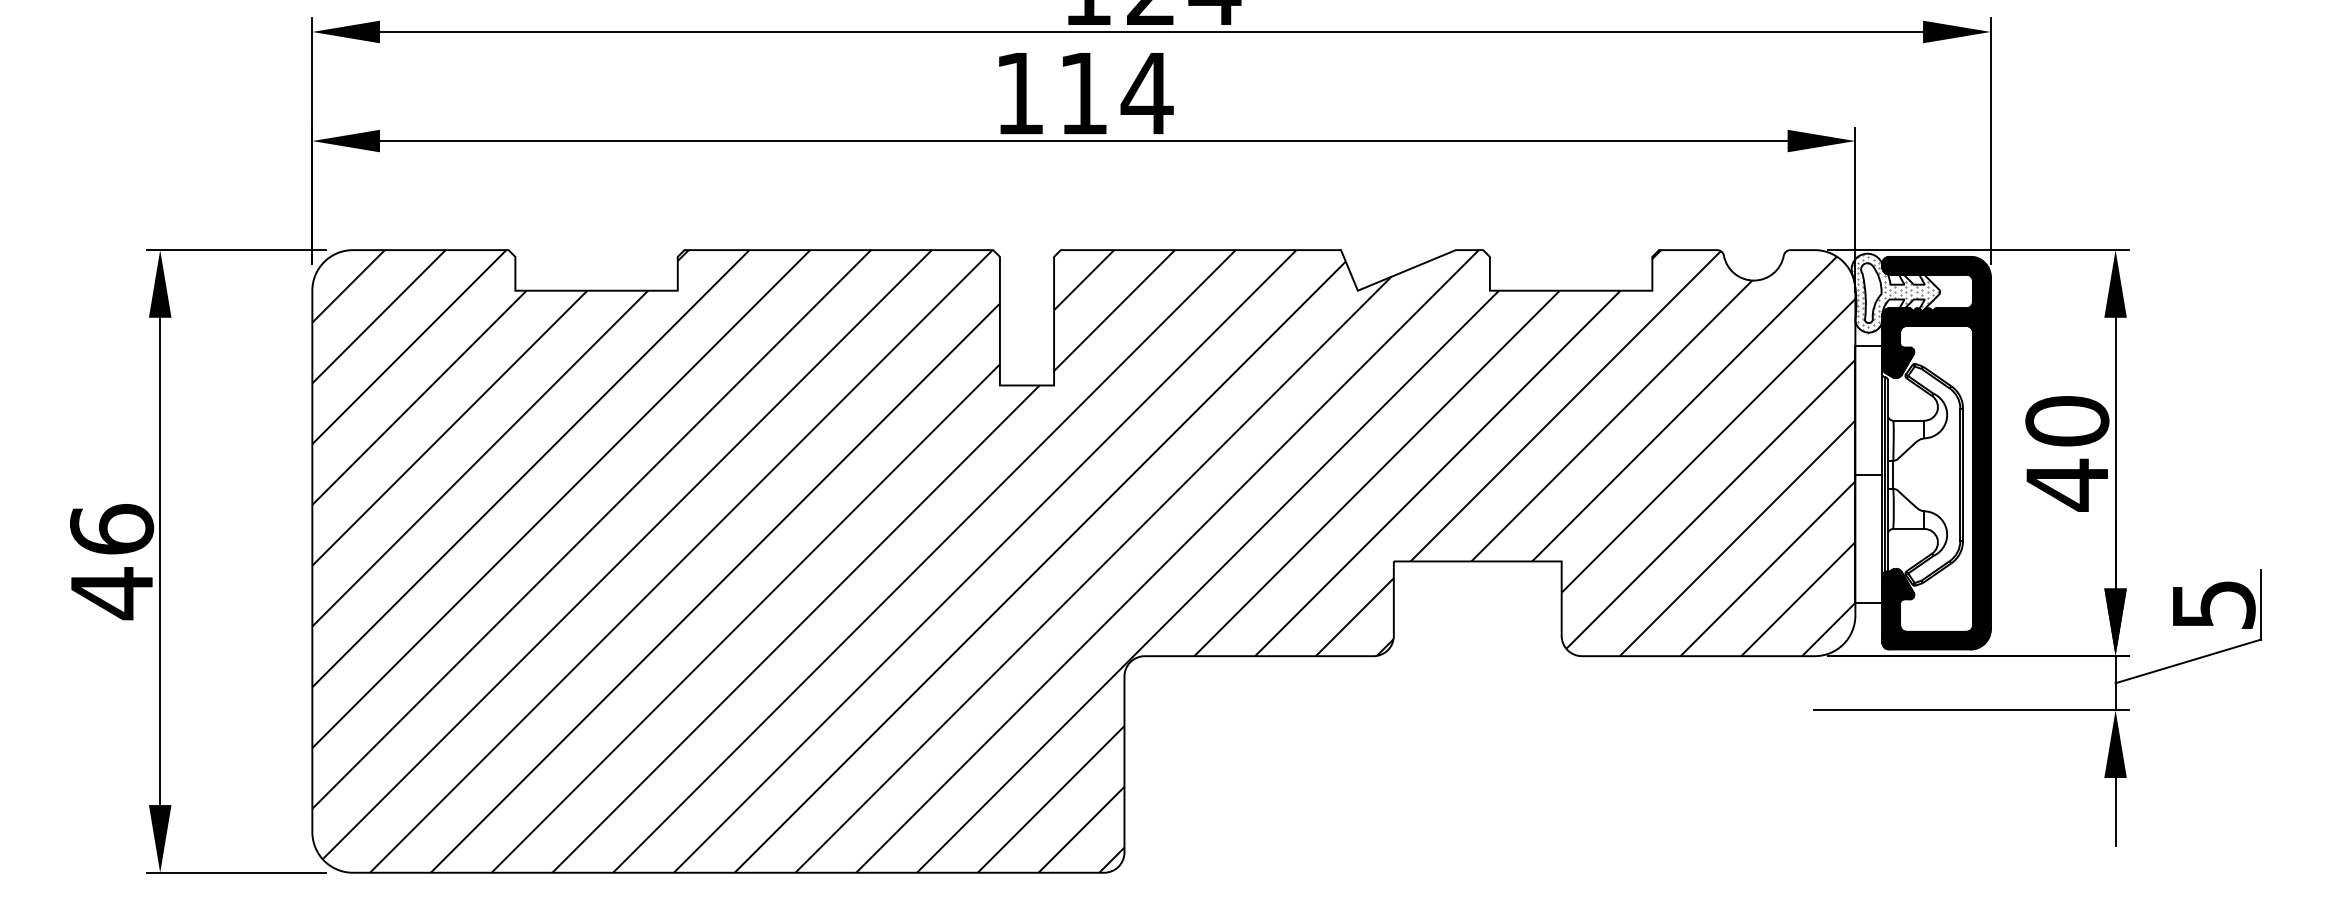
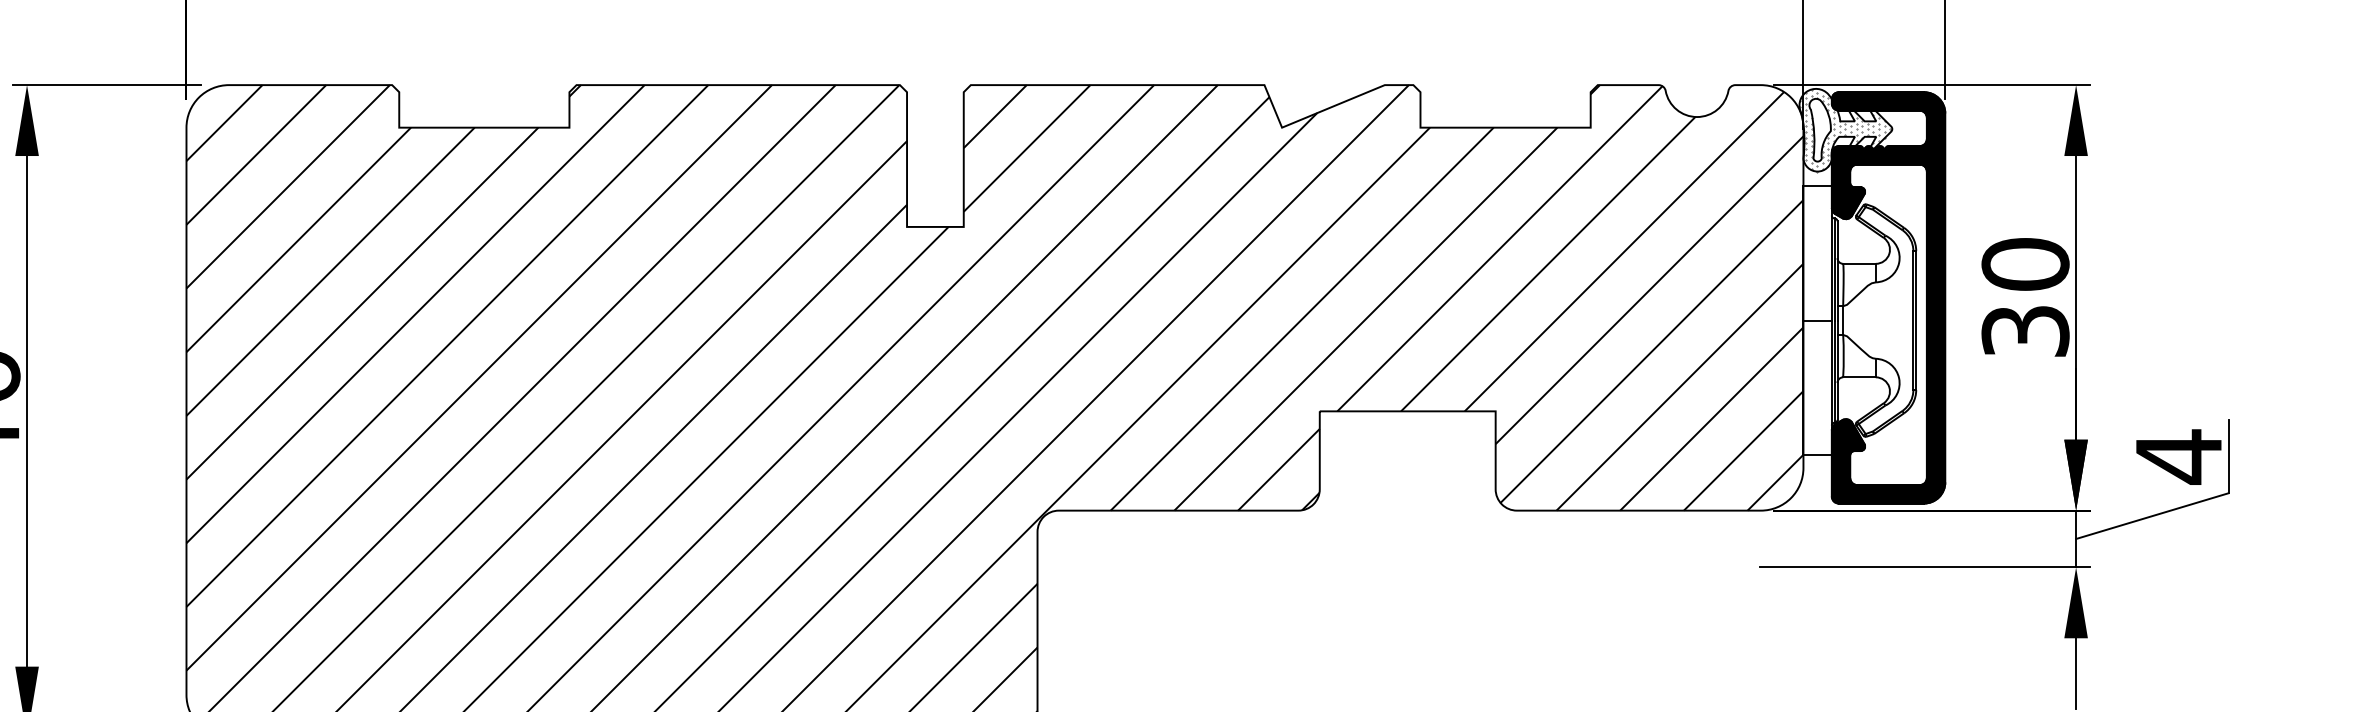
text: (2067, 484) -> (2025, 330), 40 -> 30
text: (2214, 604) -> (2179, 456), 5 -> 4

